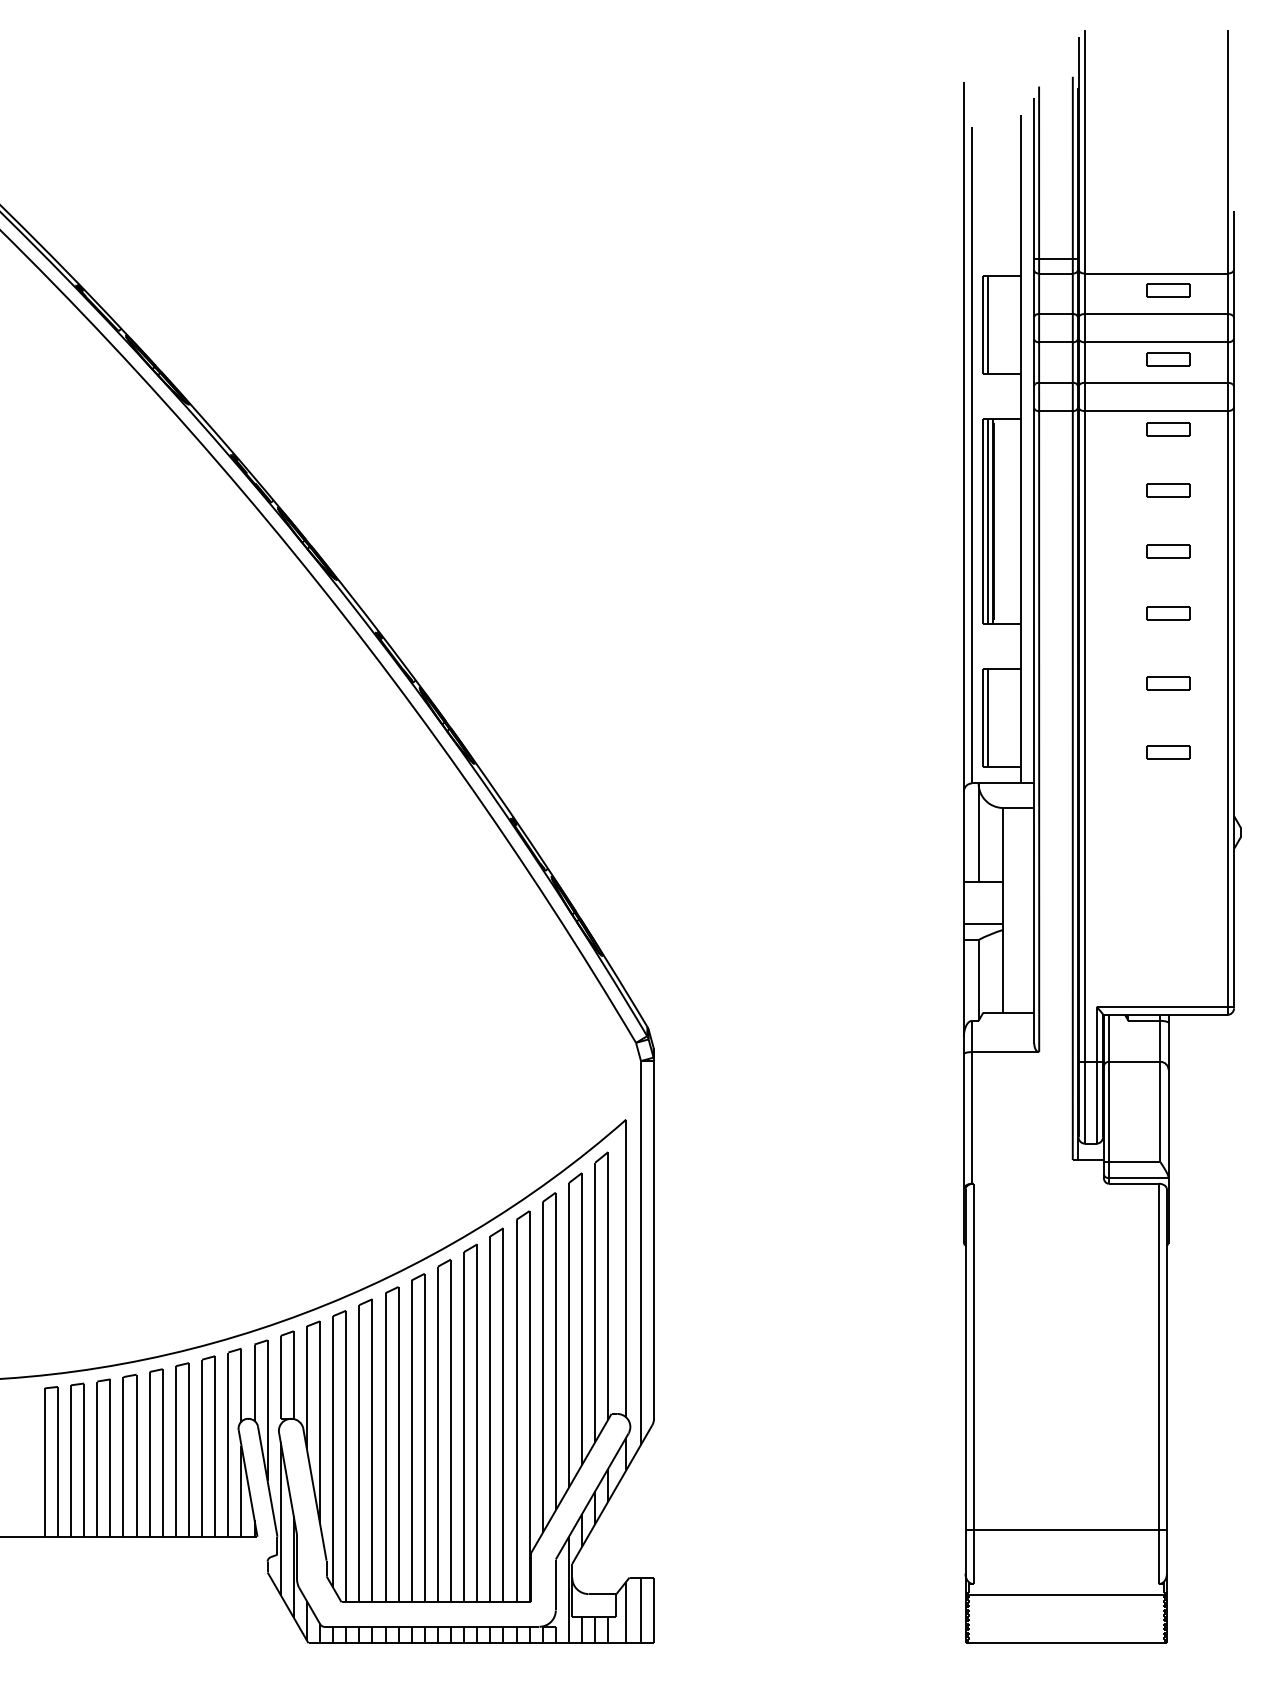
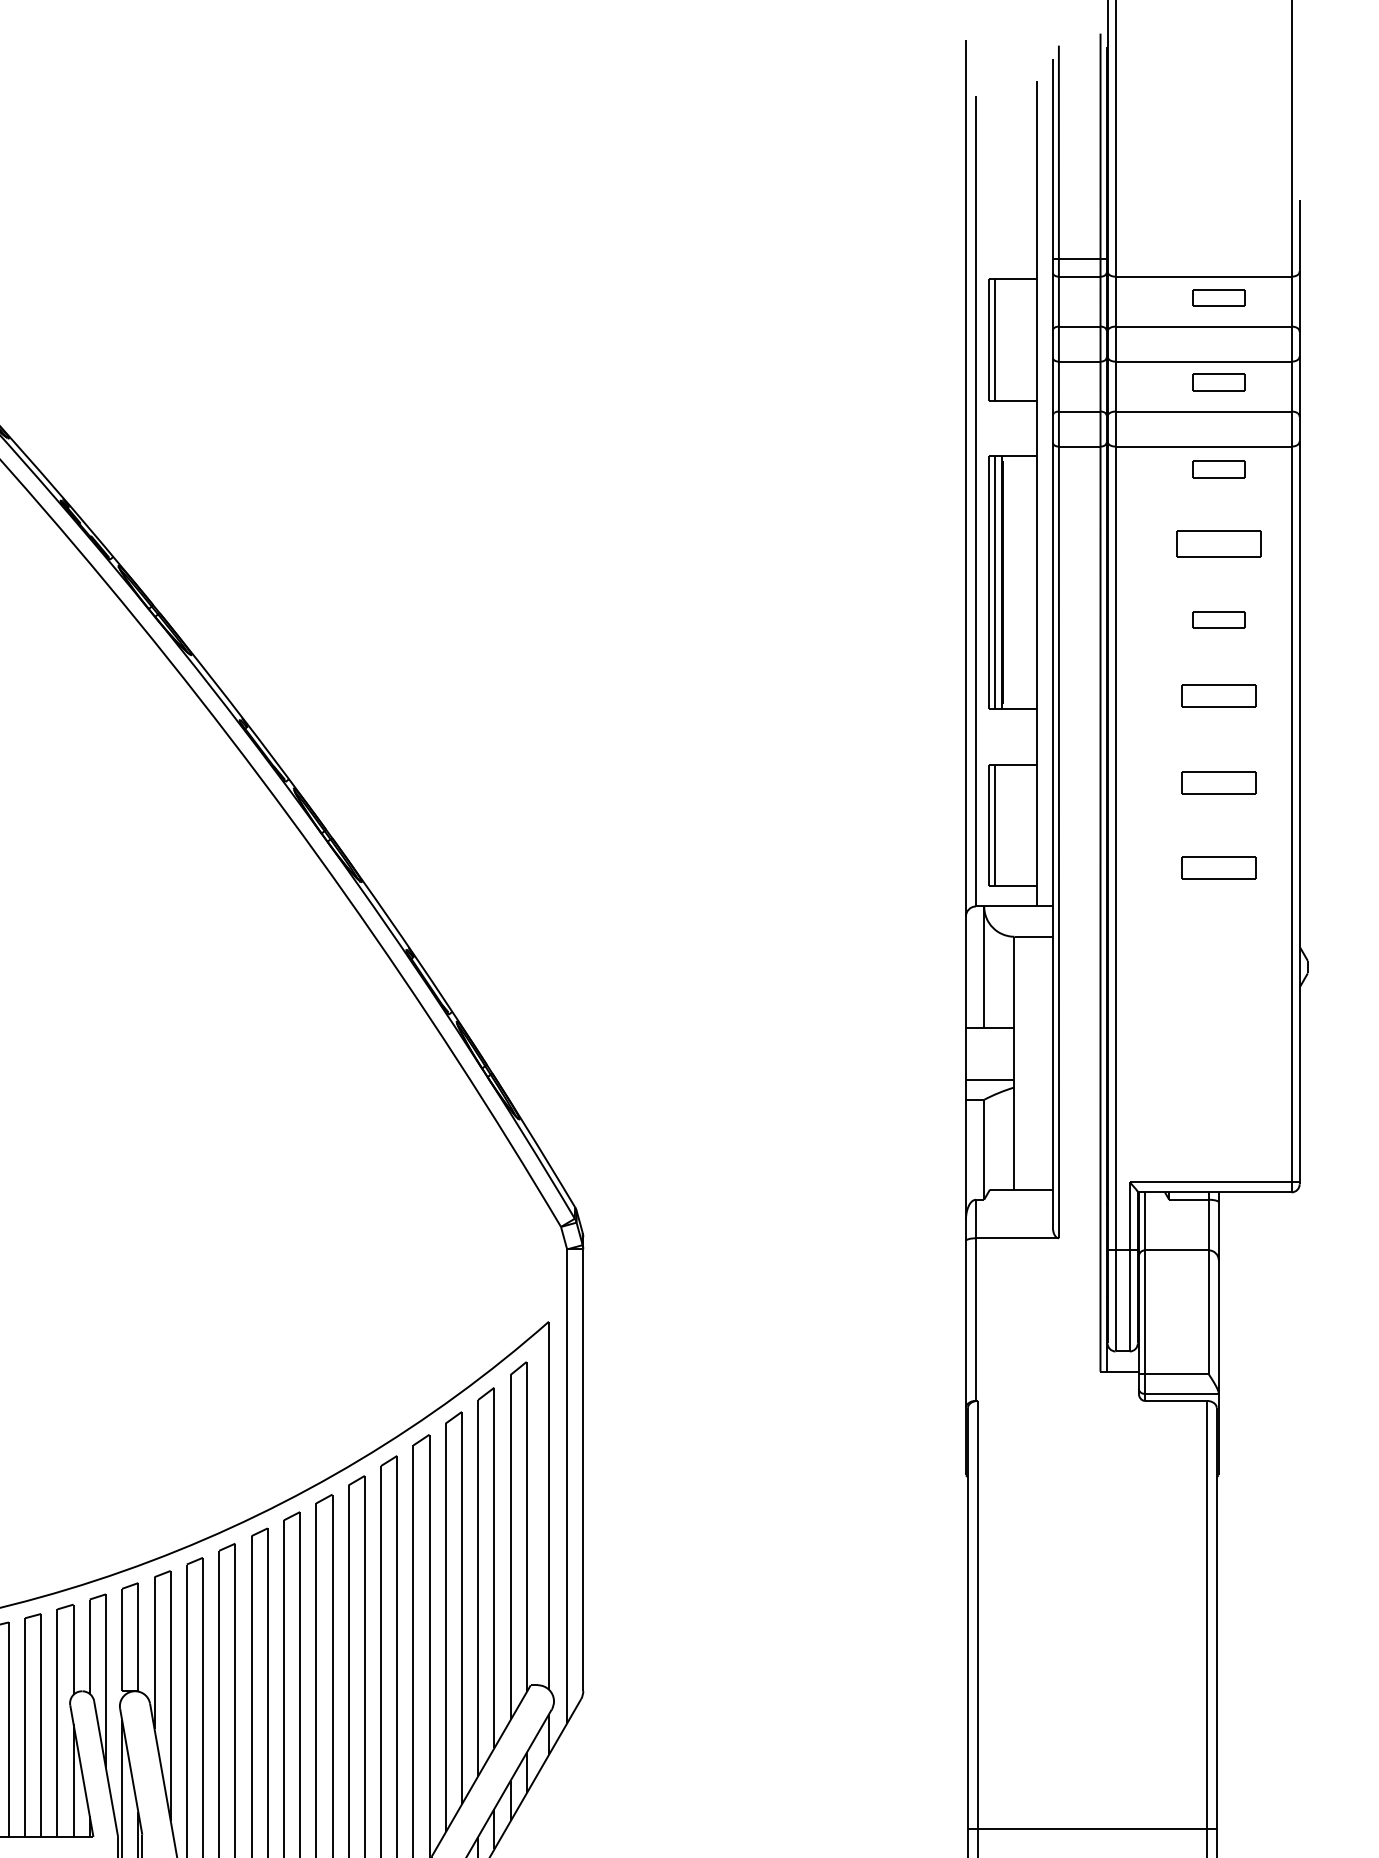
part: (1168, 490) -> (1218, 544), size x1.6
part: (1168, 613) -> (1218, 696), size x1.4
part: (1168, 683) -> (1218, 783), size x1.4
part: (1168, 752) -> (1218, 868), size x1.4

